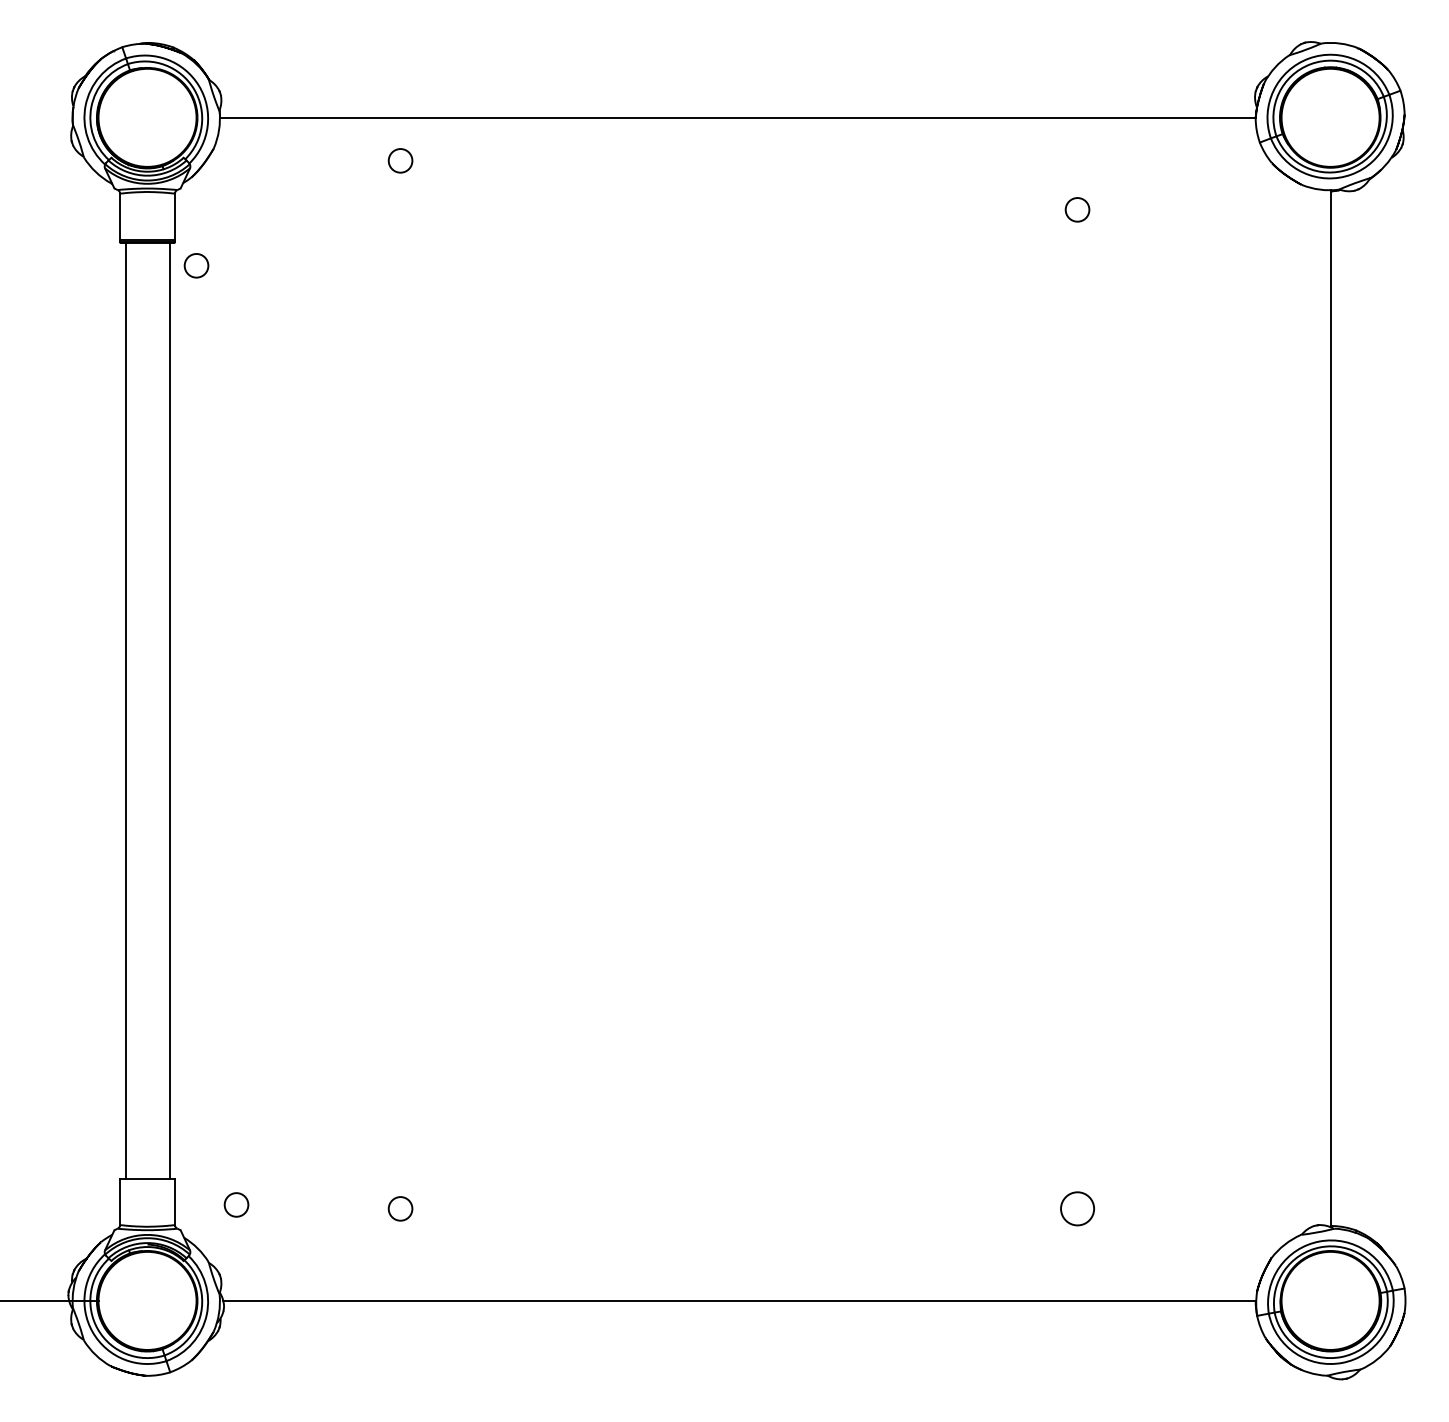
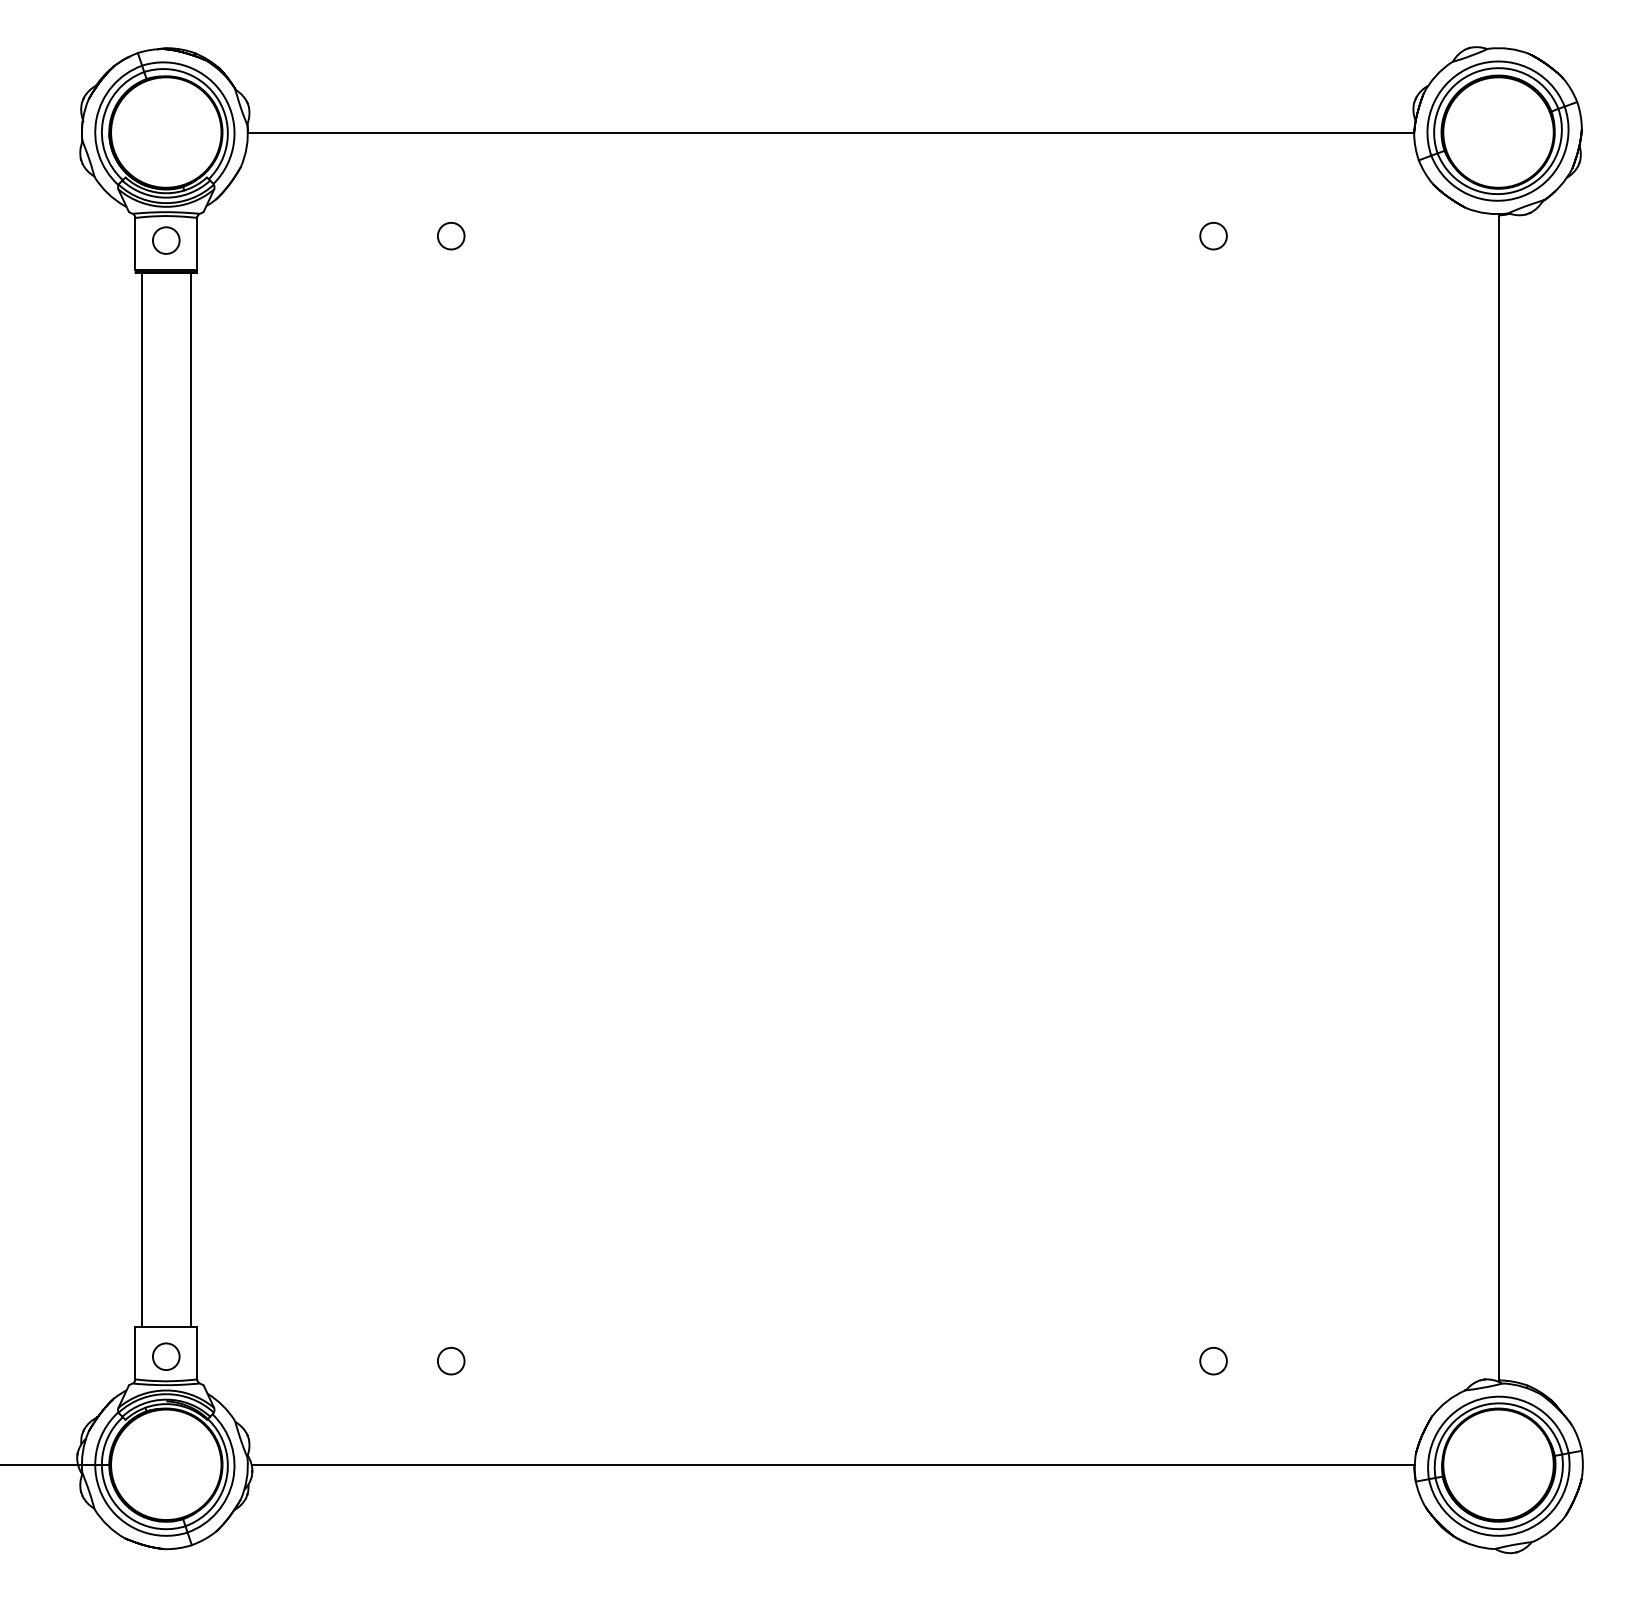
circle: (400, 160) -> (451, 235), moved
circle: (196, 265) -> (166, 240), moved
circle: (236, 1204) -> (166, 1356), moved
circle: (1077, 1208) -> (1213, 1360), size x0.71

